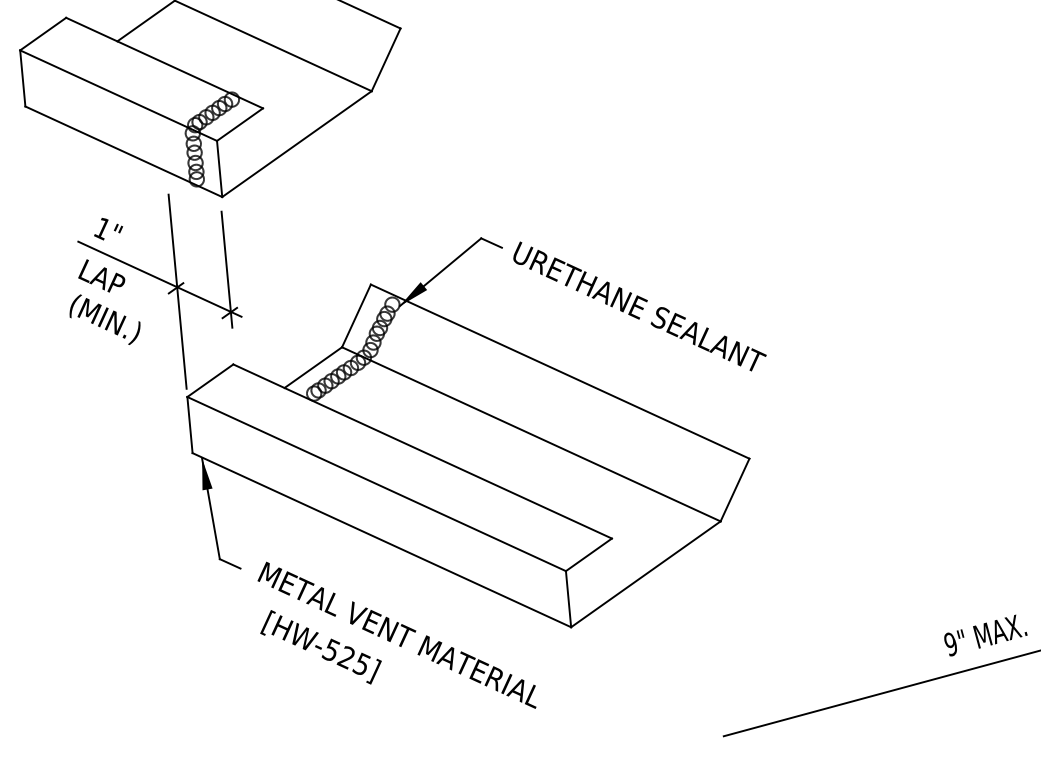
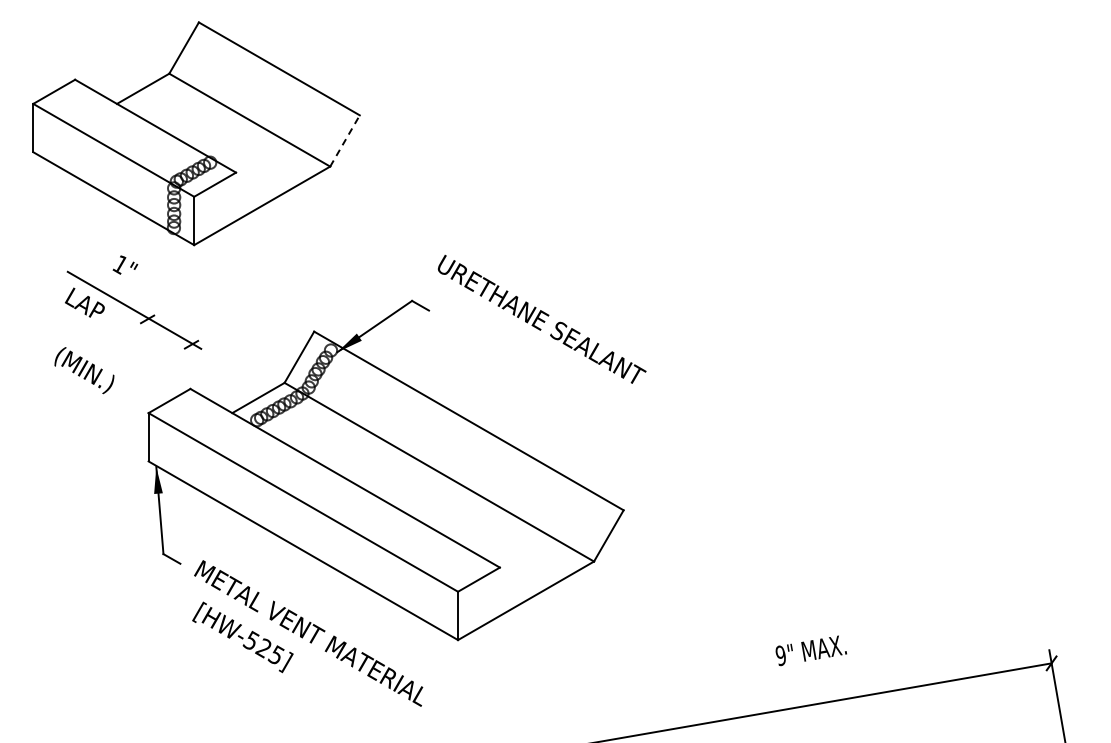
line: (386, 59) -> (345, 140), solid -> dashed
text: (108, 227) -> (125, 264), moved
line: (226, 269) -> (192, 307), removed
line: (177, 291) -> (148, 322), removed
text: (639, 305) -> (541, 318), moved
text: (105, 319) -> (84, 370), moved
text: (984, 635) -> (810, 650), moved

